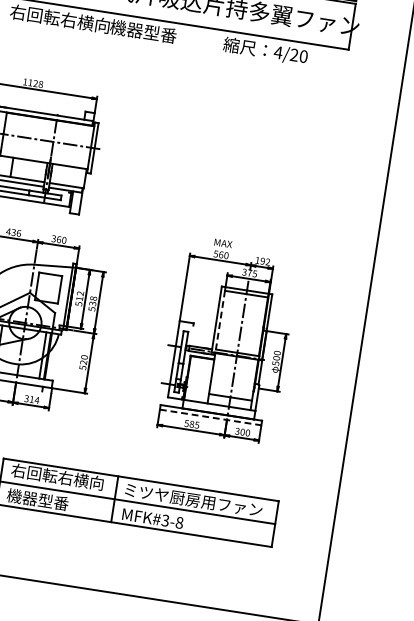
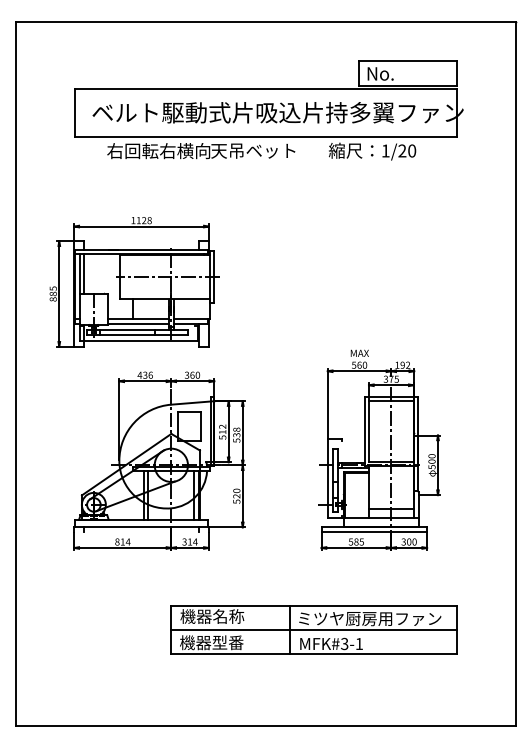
text: (151, 32) -> (253, 150), 機器型番 -> 天吊ベット
text: (278, 52) -> (385, 150), 4/20 -> 1/20
line: (220, 320) -> (369, 431), dashed -> solid
line: (210, 417) -> (374, 532), dashed -> solid
text: (56, 476) -> (227, 616), 右回転右横向 -> 機器名称
text: (179, 522) -> (359, 643), MFK#3-8 -> MFK#3-1

